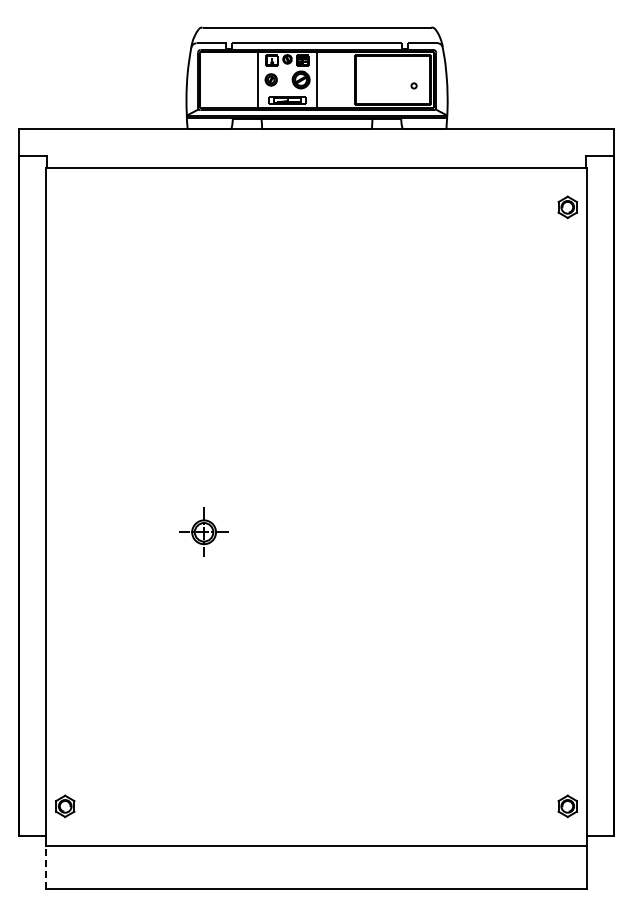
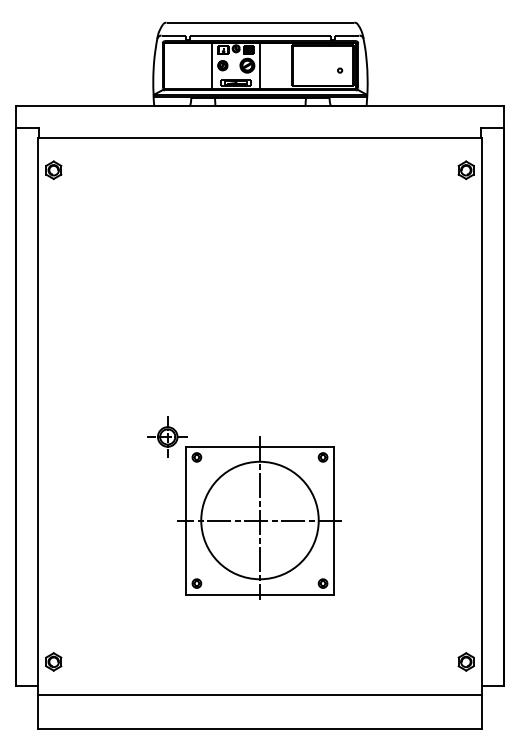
part: (65, 206) -> (53, 169), added
part: (316, 631) -> (260, 518), added
line: (46, 866) -> (38, 711), dashed -> solid

